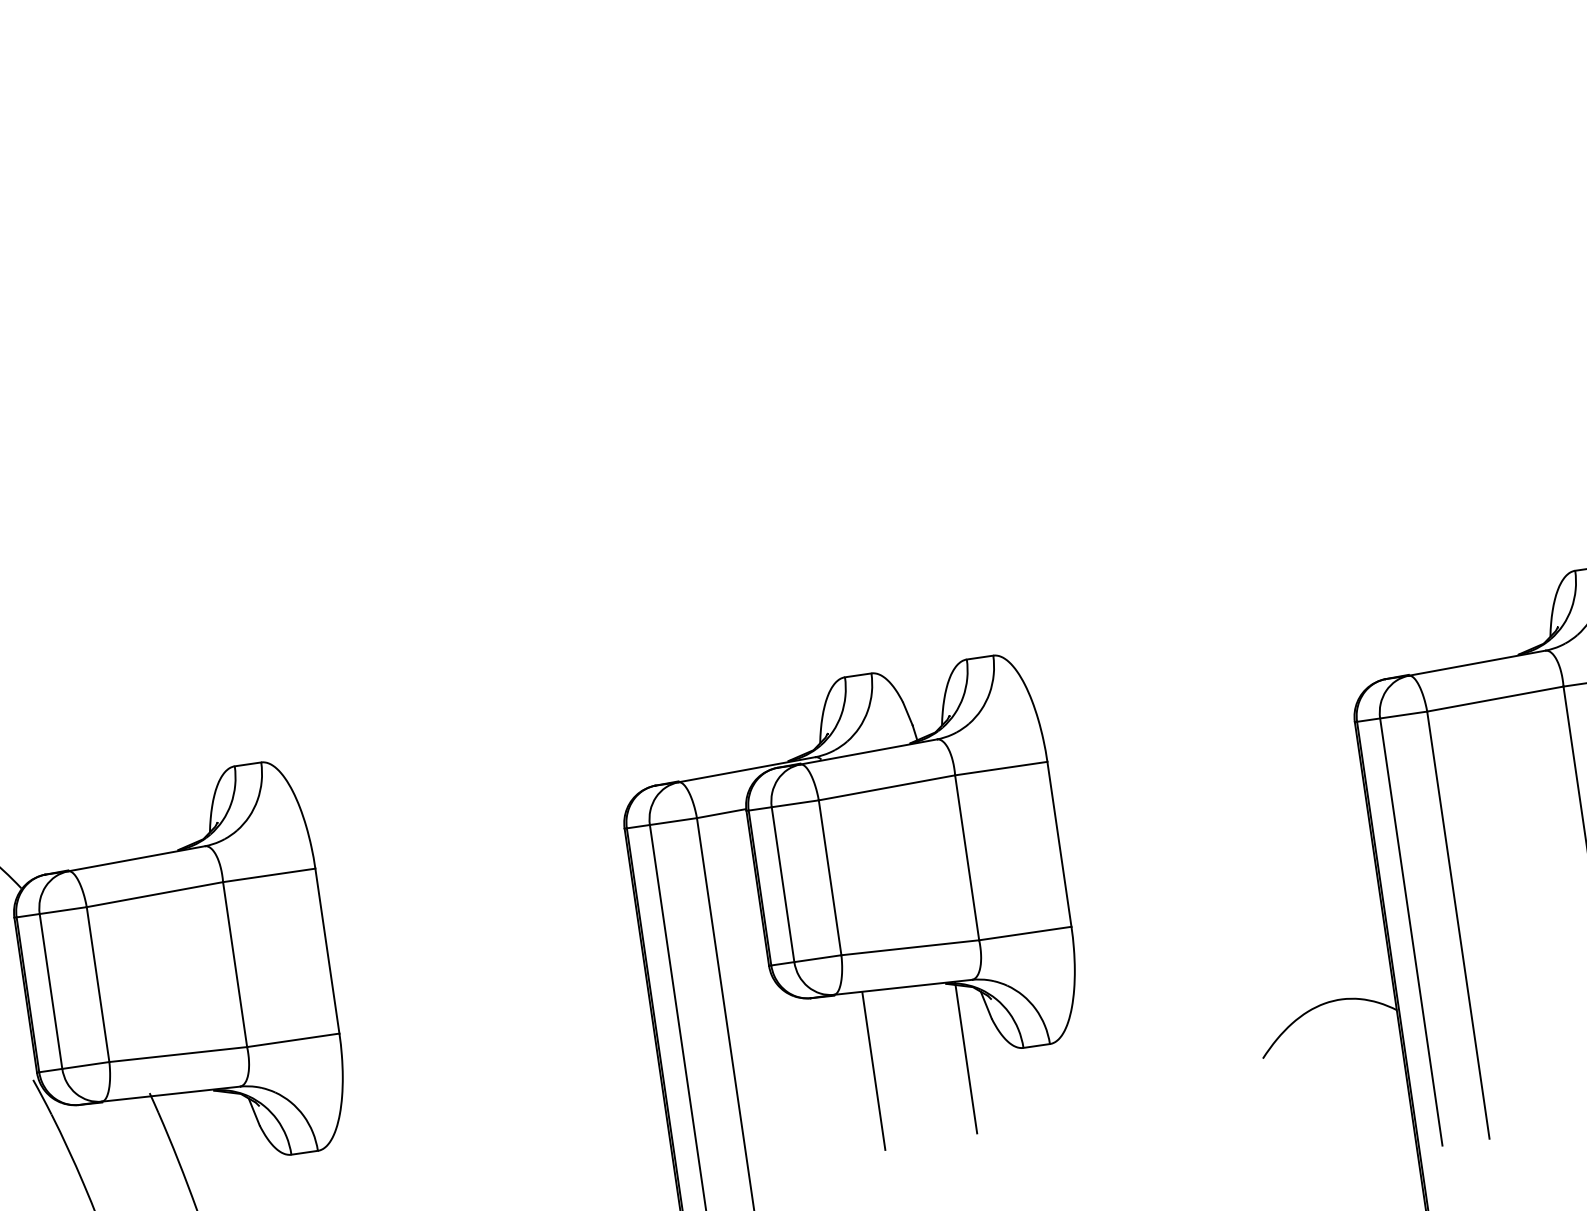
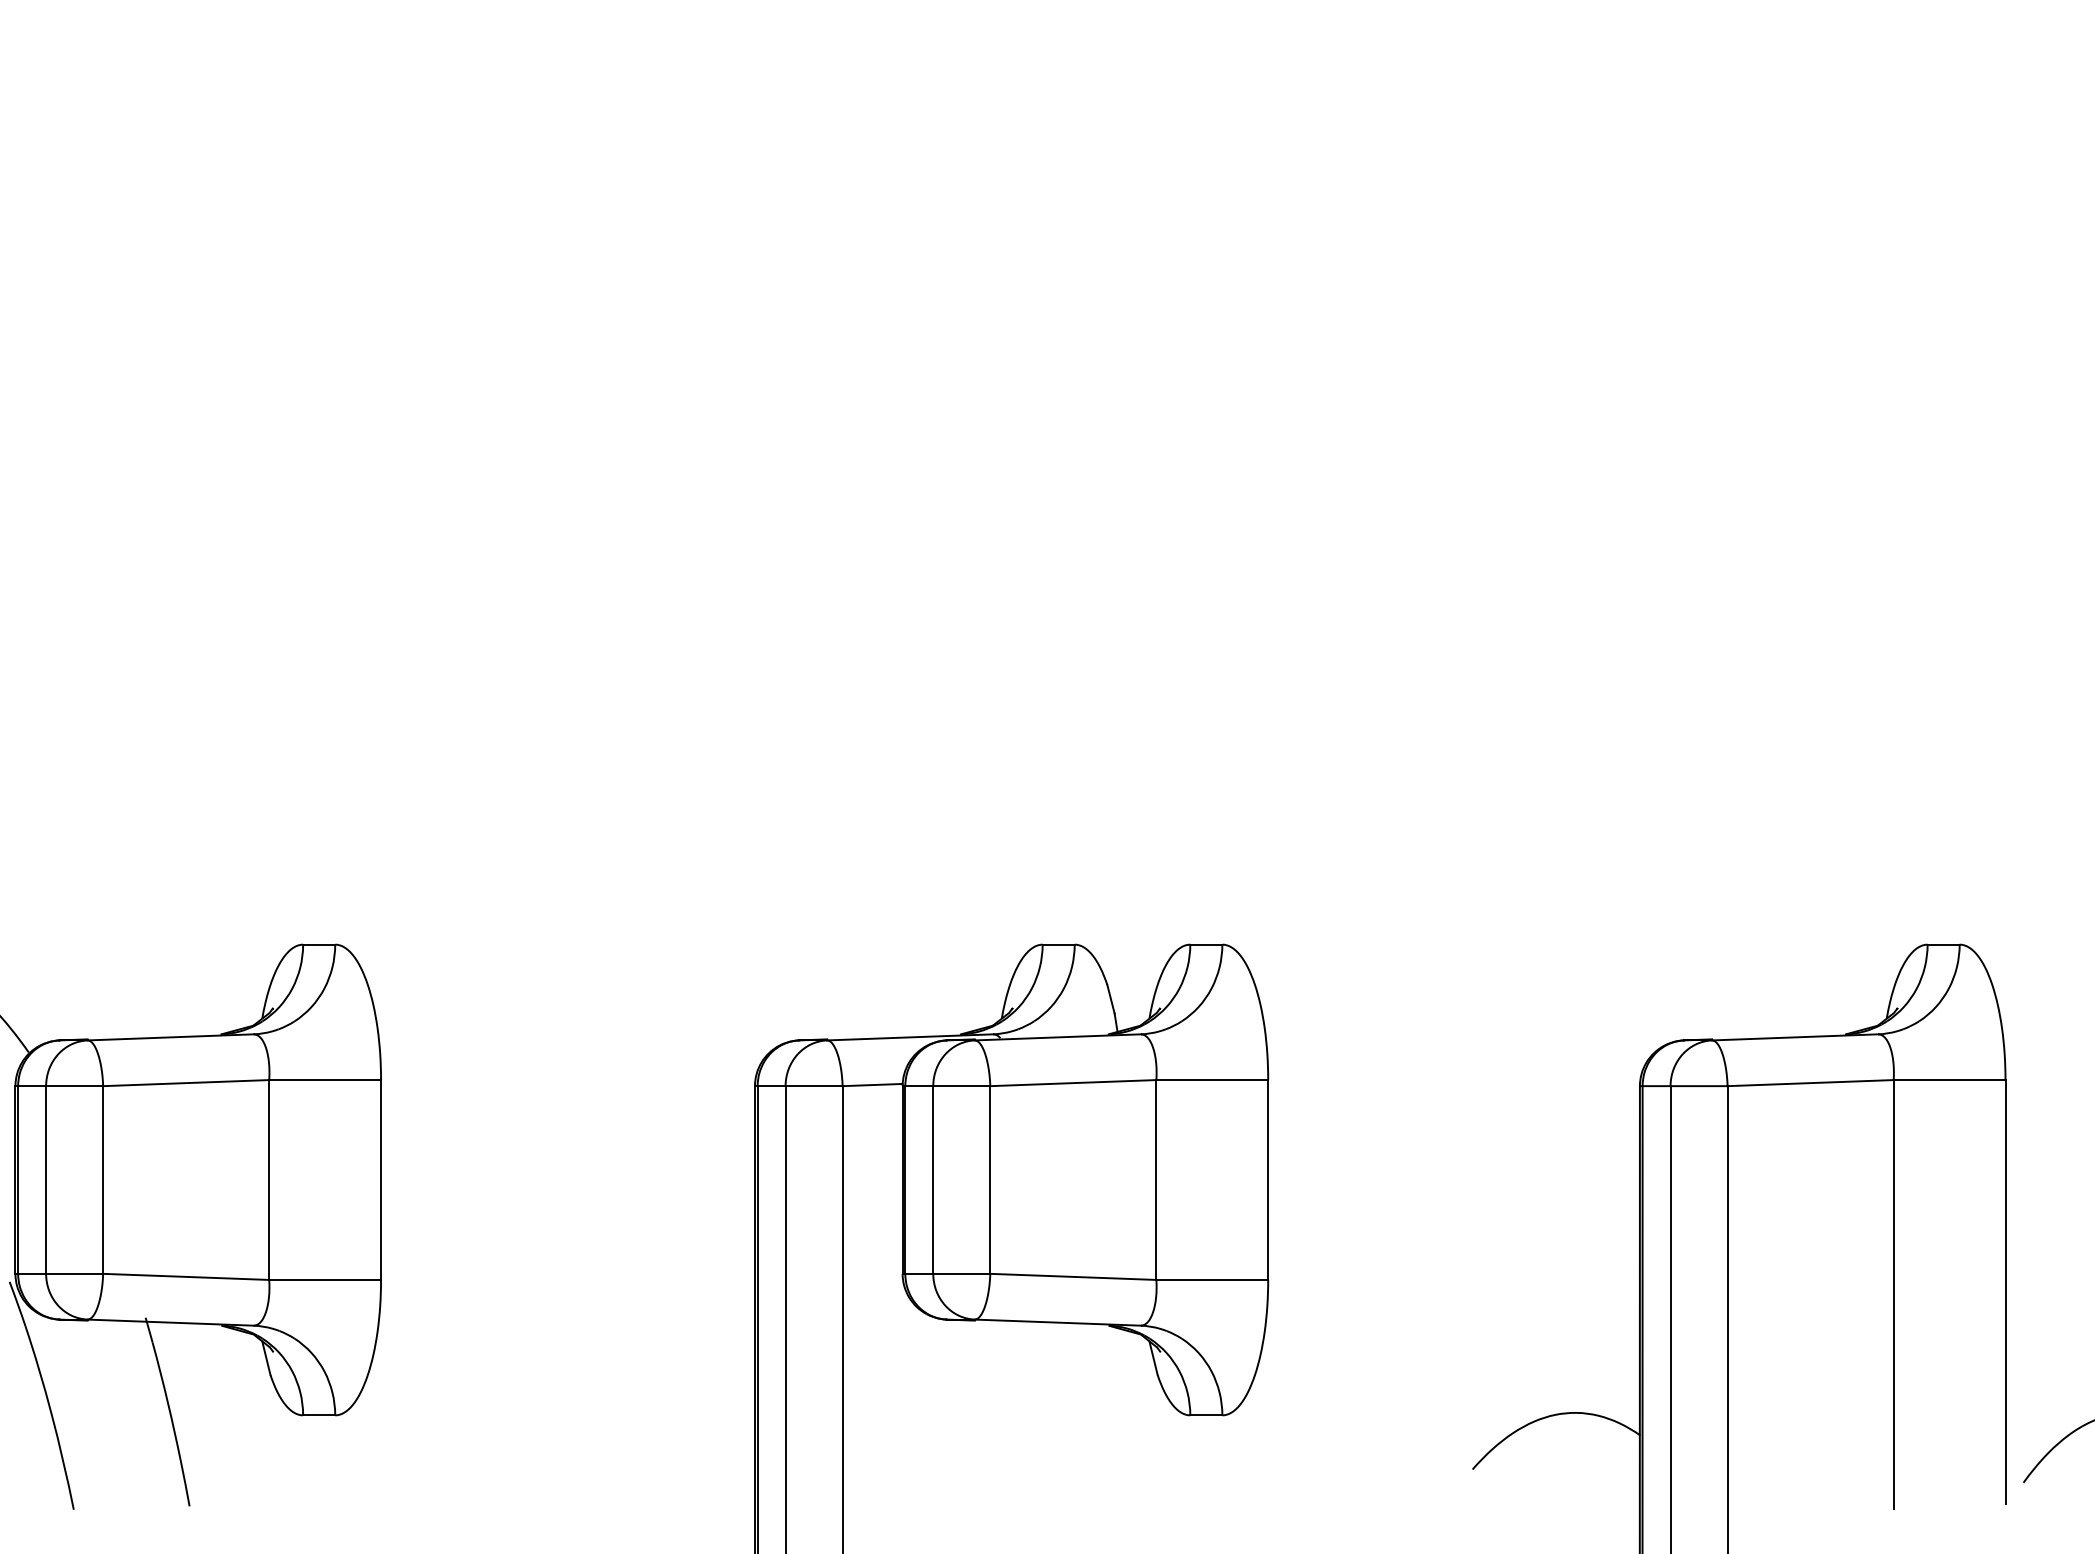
line: (966, 1057) -> (1120, 1416), removed
line: (873, 1070) -> (1008, 1416), removed

